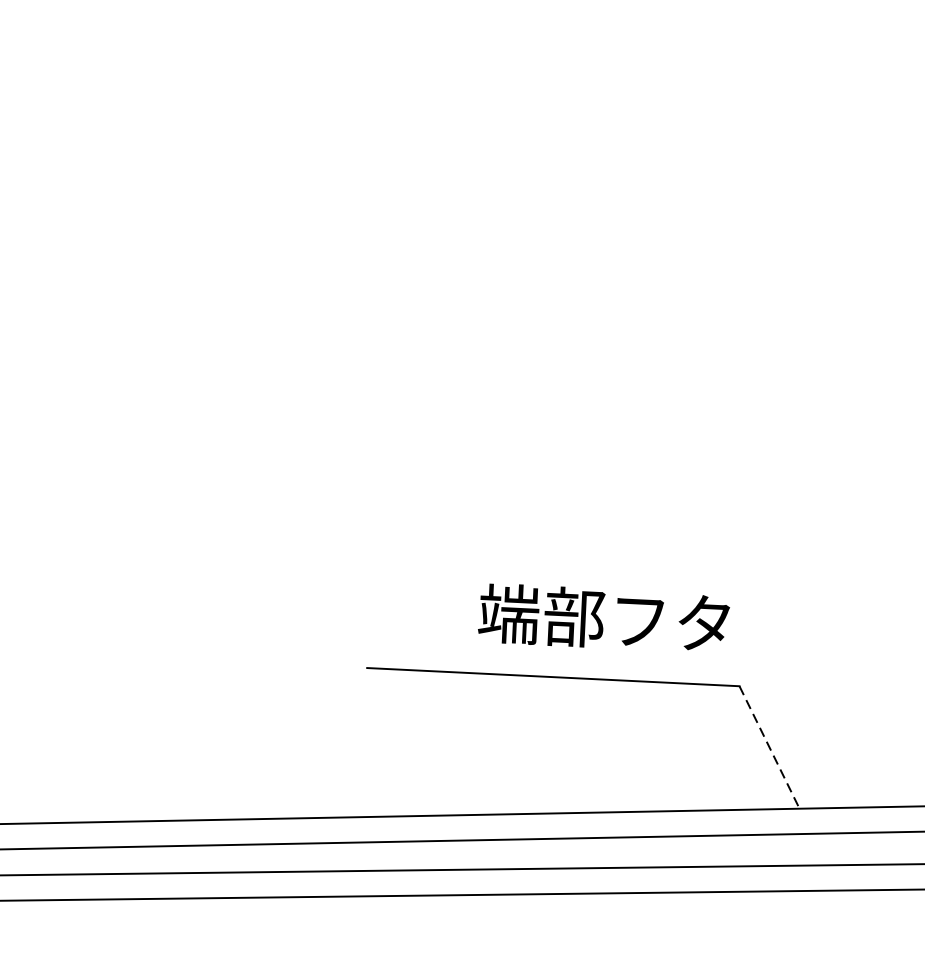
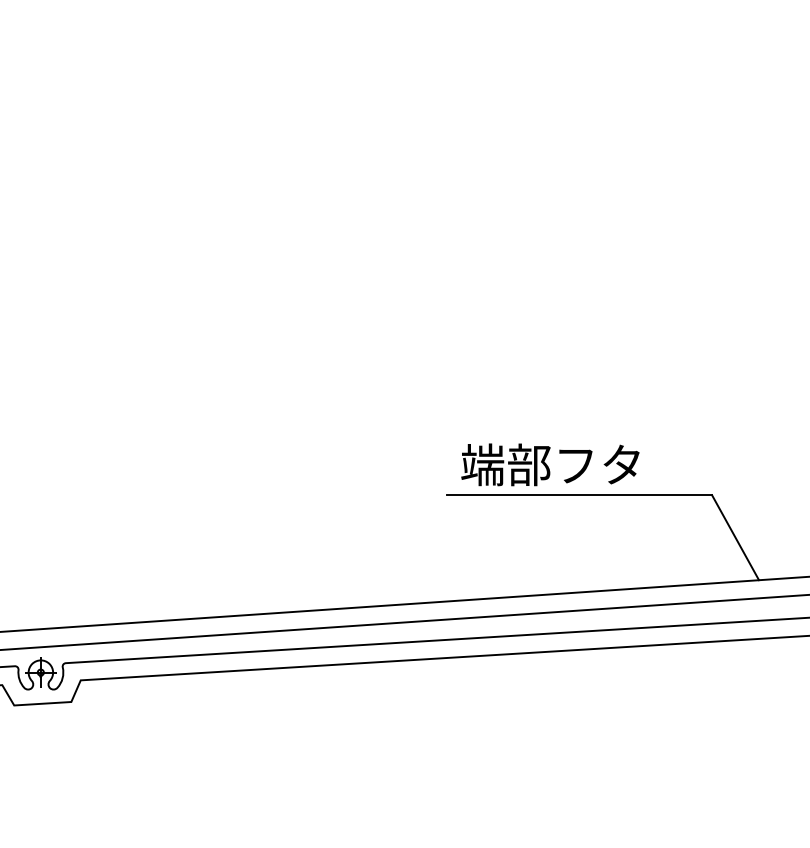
text: (604, 618) -> (550, 464), moved
line: (769, 747) -> (735, 537), dashed -> solid

